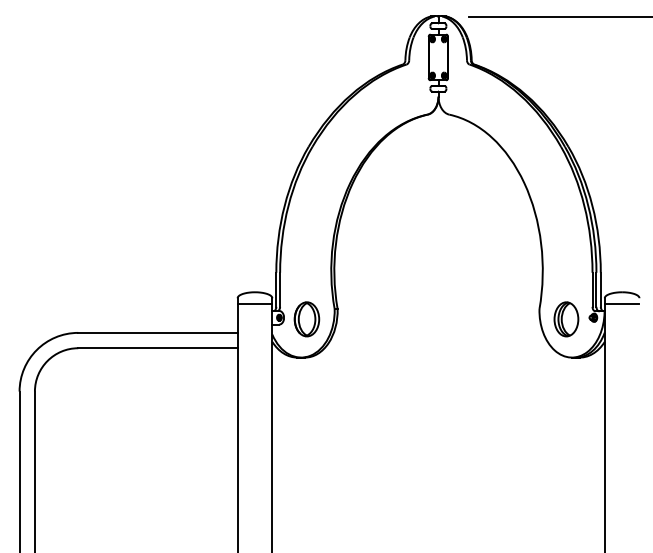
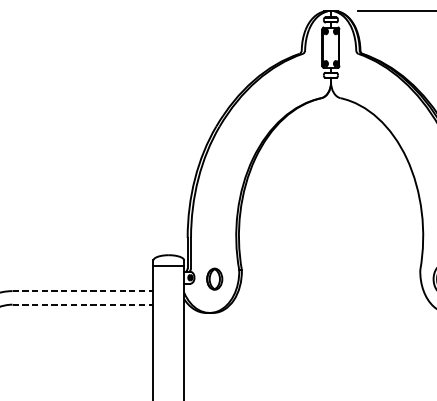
part: (306, 319) -> (214, 279), size x0.7
line: (157, 332) -> (82, 290), solid -> dashed
line: (157, 348) -> (82, 304), solid -> dashed

